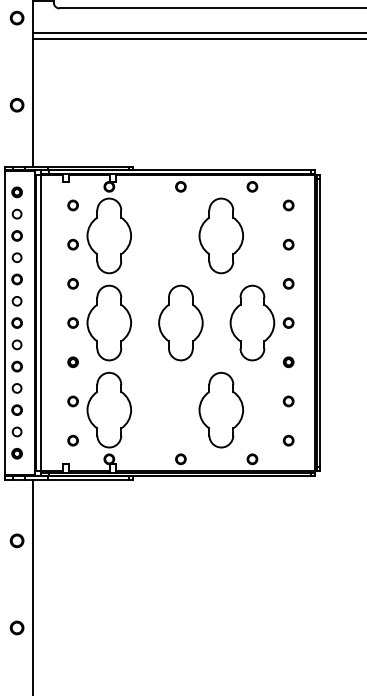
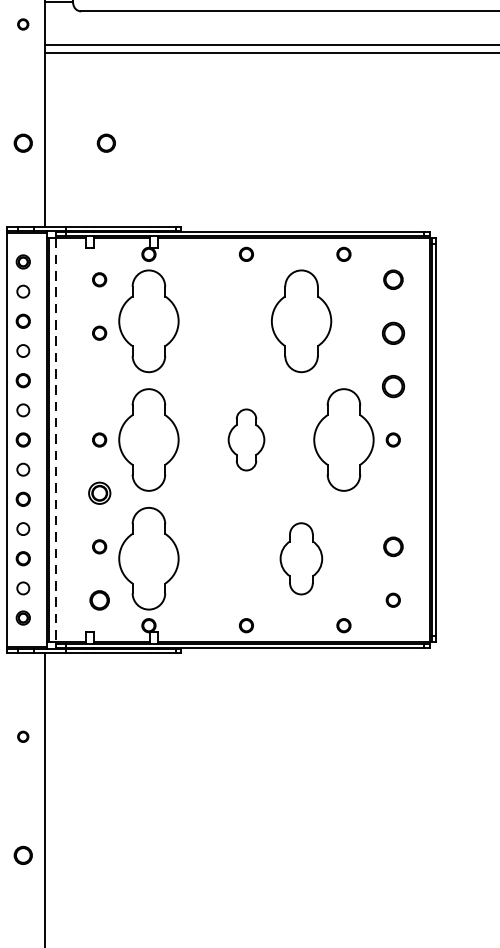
part: (16, 17) -> (22, 23), size x0.6
part: (77, 105) -> (105, 143), added
part: (288, 205) -> (393, 279), size x1.4
part: (288, 244) -> (393, 332), size x1.6
part: (72, 283) -> (98, 386), removed
part: (288, 283) -> (393, 386), size x1.6
part: (180, 322) -> (245, 439), size x0.6
line: (40, 323) -> (55, 440), solid -> dashed
part: (72, 362) -> (98, 493), size x1.6
part: (288, 362) -> (393, 493), removed
part: (288, 401) -> (393, 546), size x1.4
part: (220, 410) -> (300, 559), size x0.7
part: (72, 440) -> (98, 600), size x1.4
part: (16, 540) -> (22, 736), size x0.6

